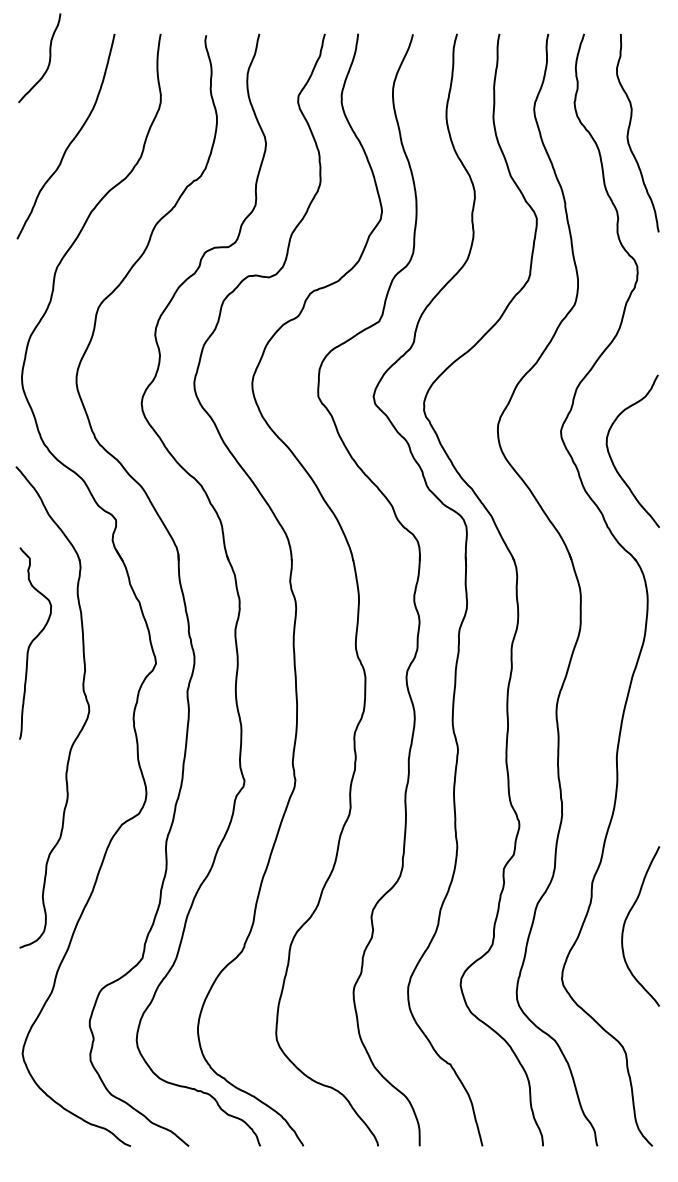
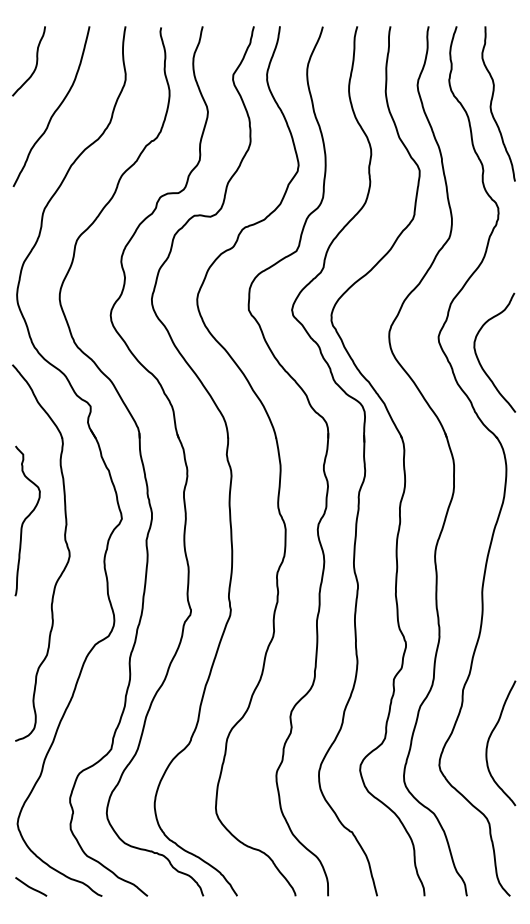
curve: (48, 62) -> (35, 64), moved
curve: (34, 641) -> (26, 519), moved
curve: (626, 922) -> (489, 740), moved
curve: (39, 1133) -> (30, 886), added

